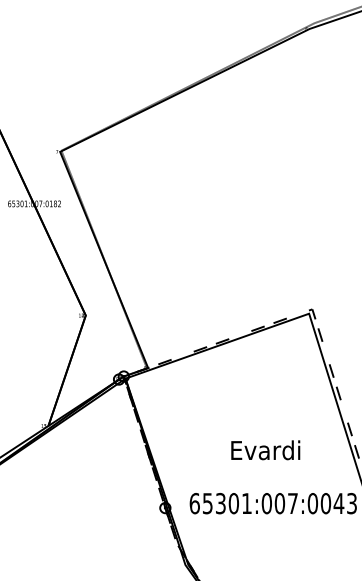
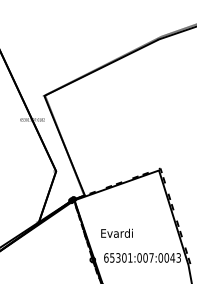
text: (264, 448) -> (116, 232), moved

